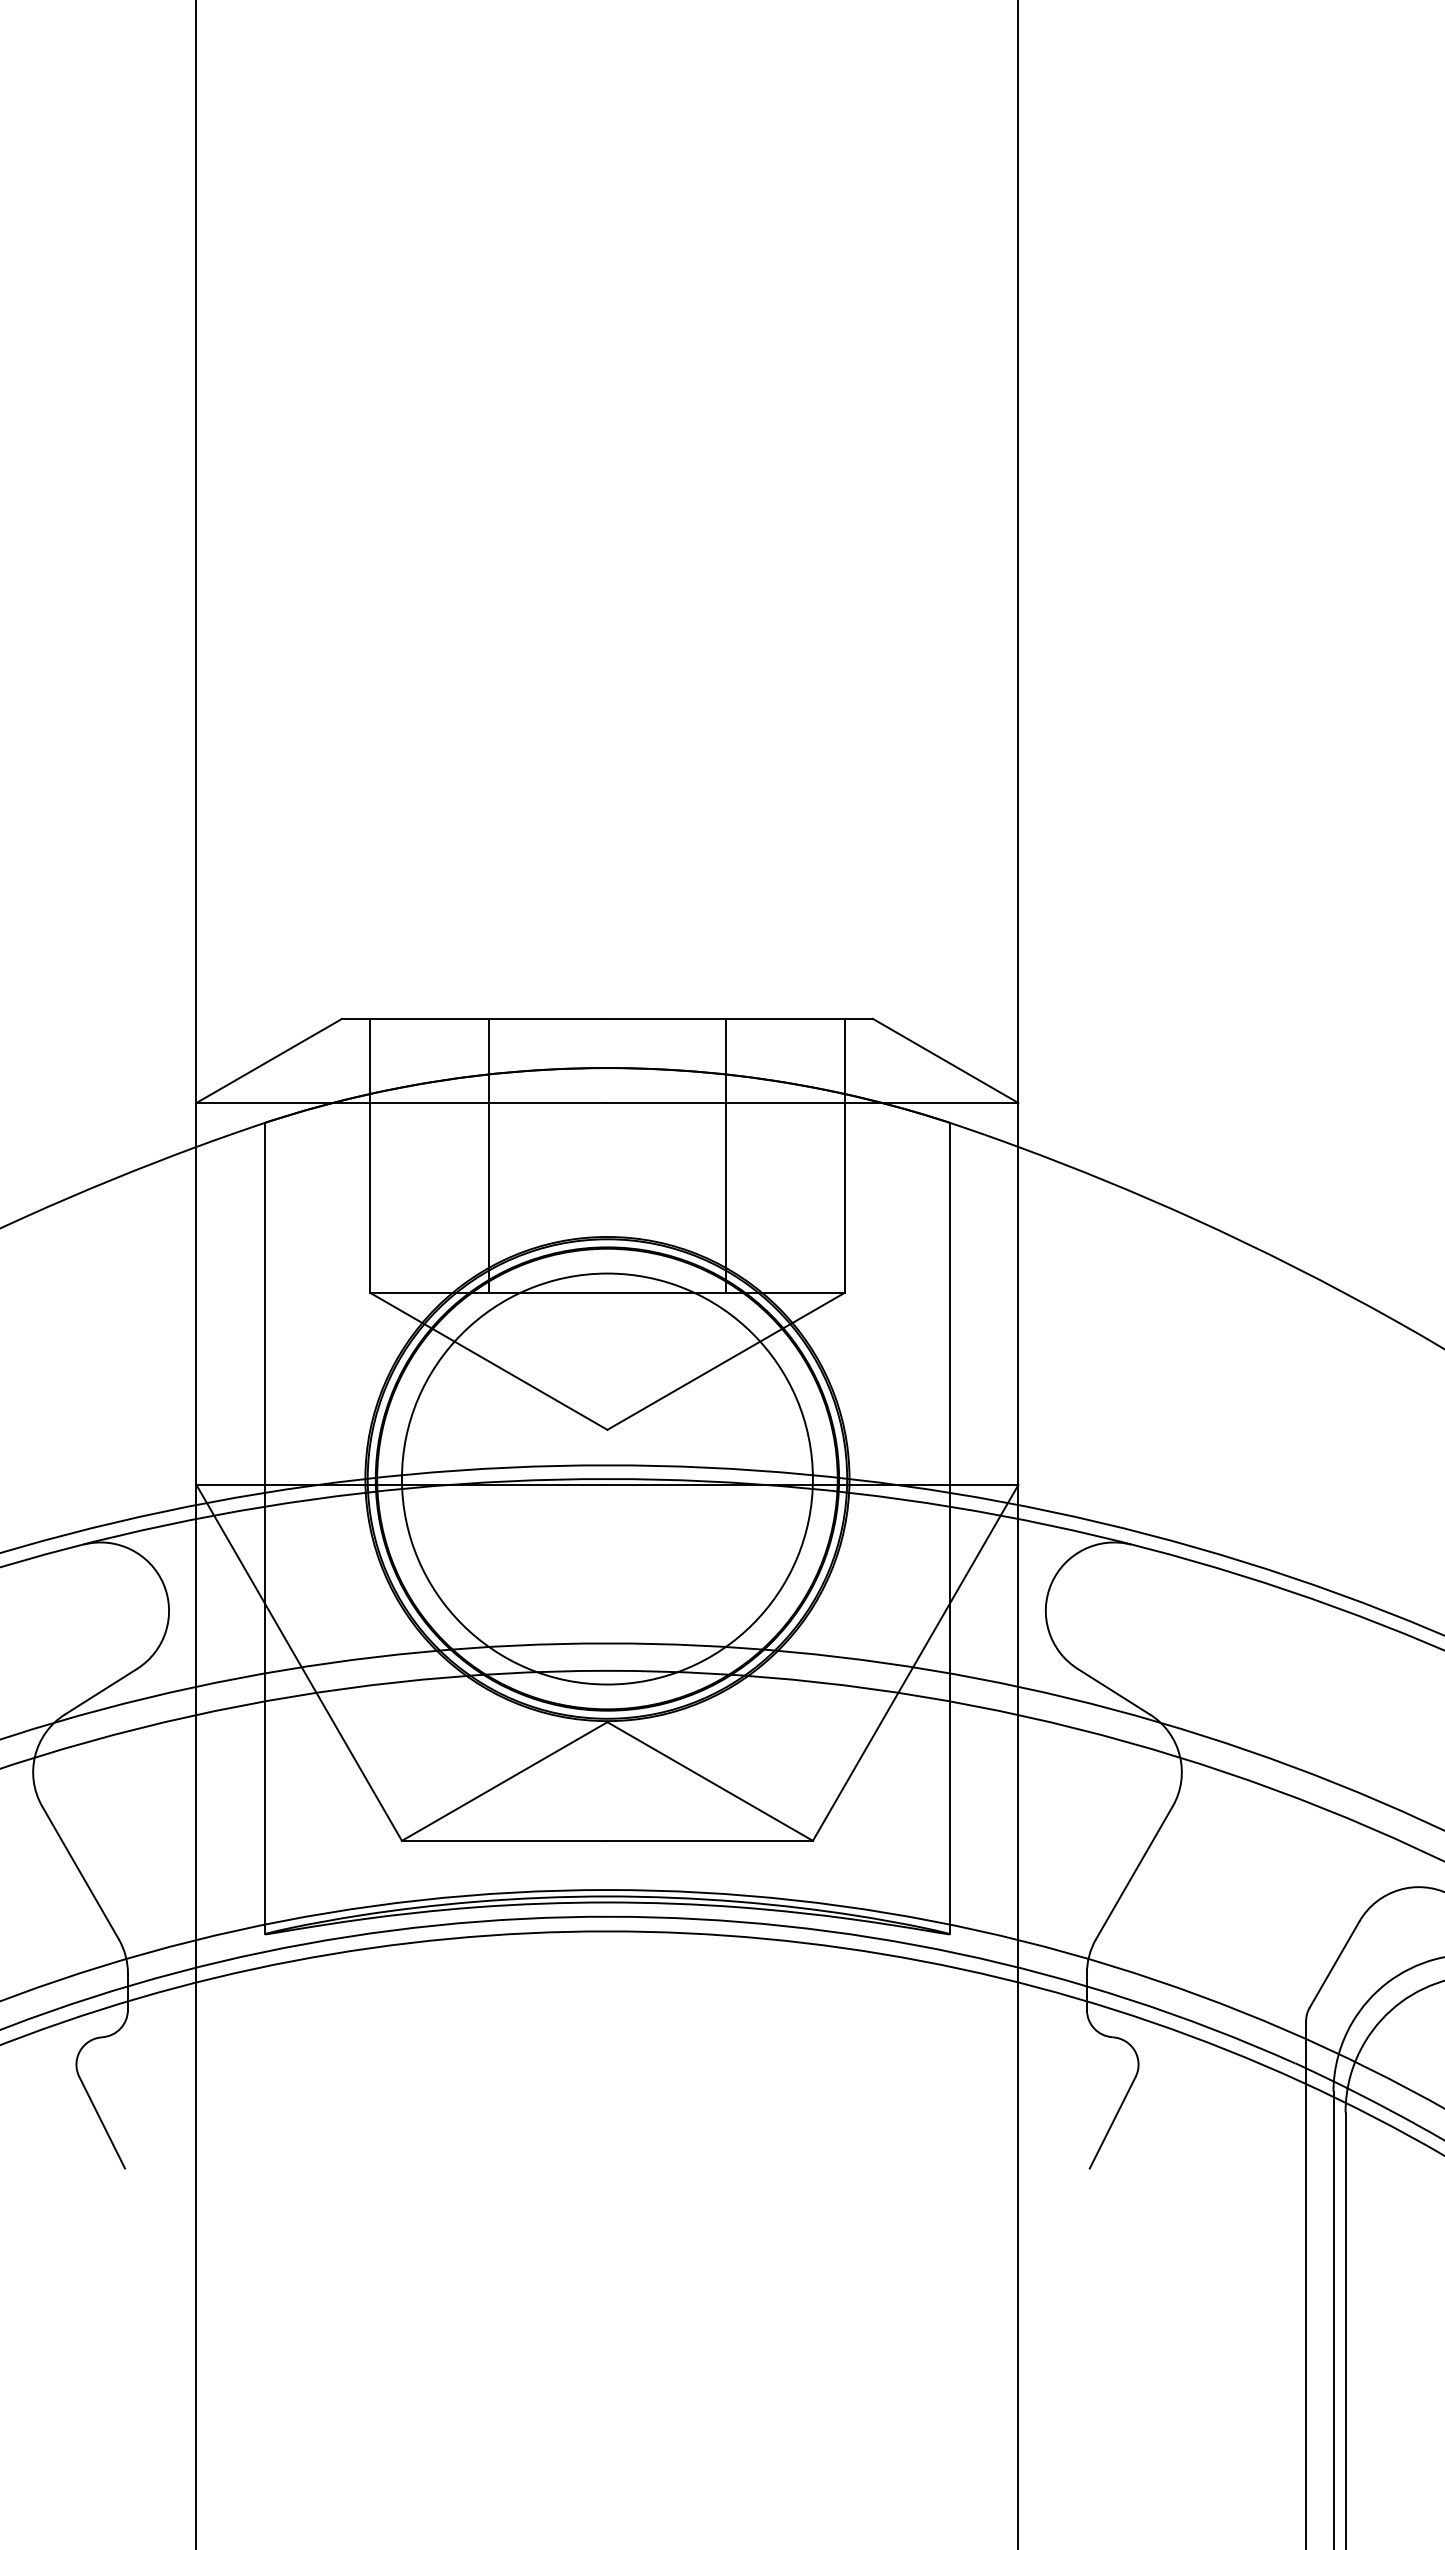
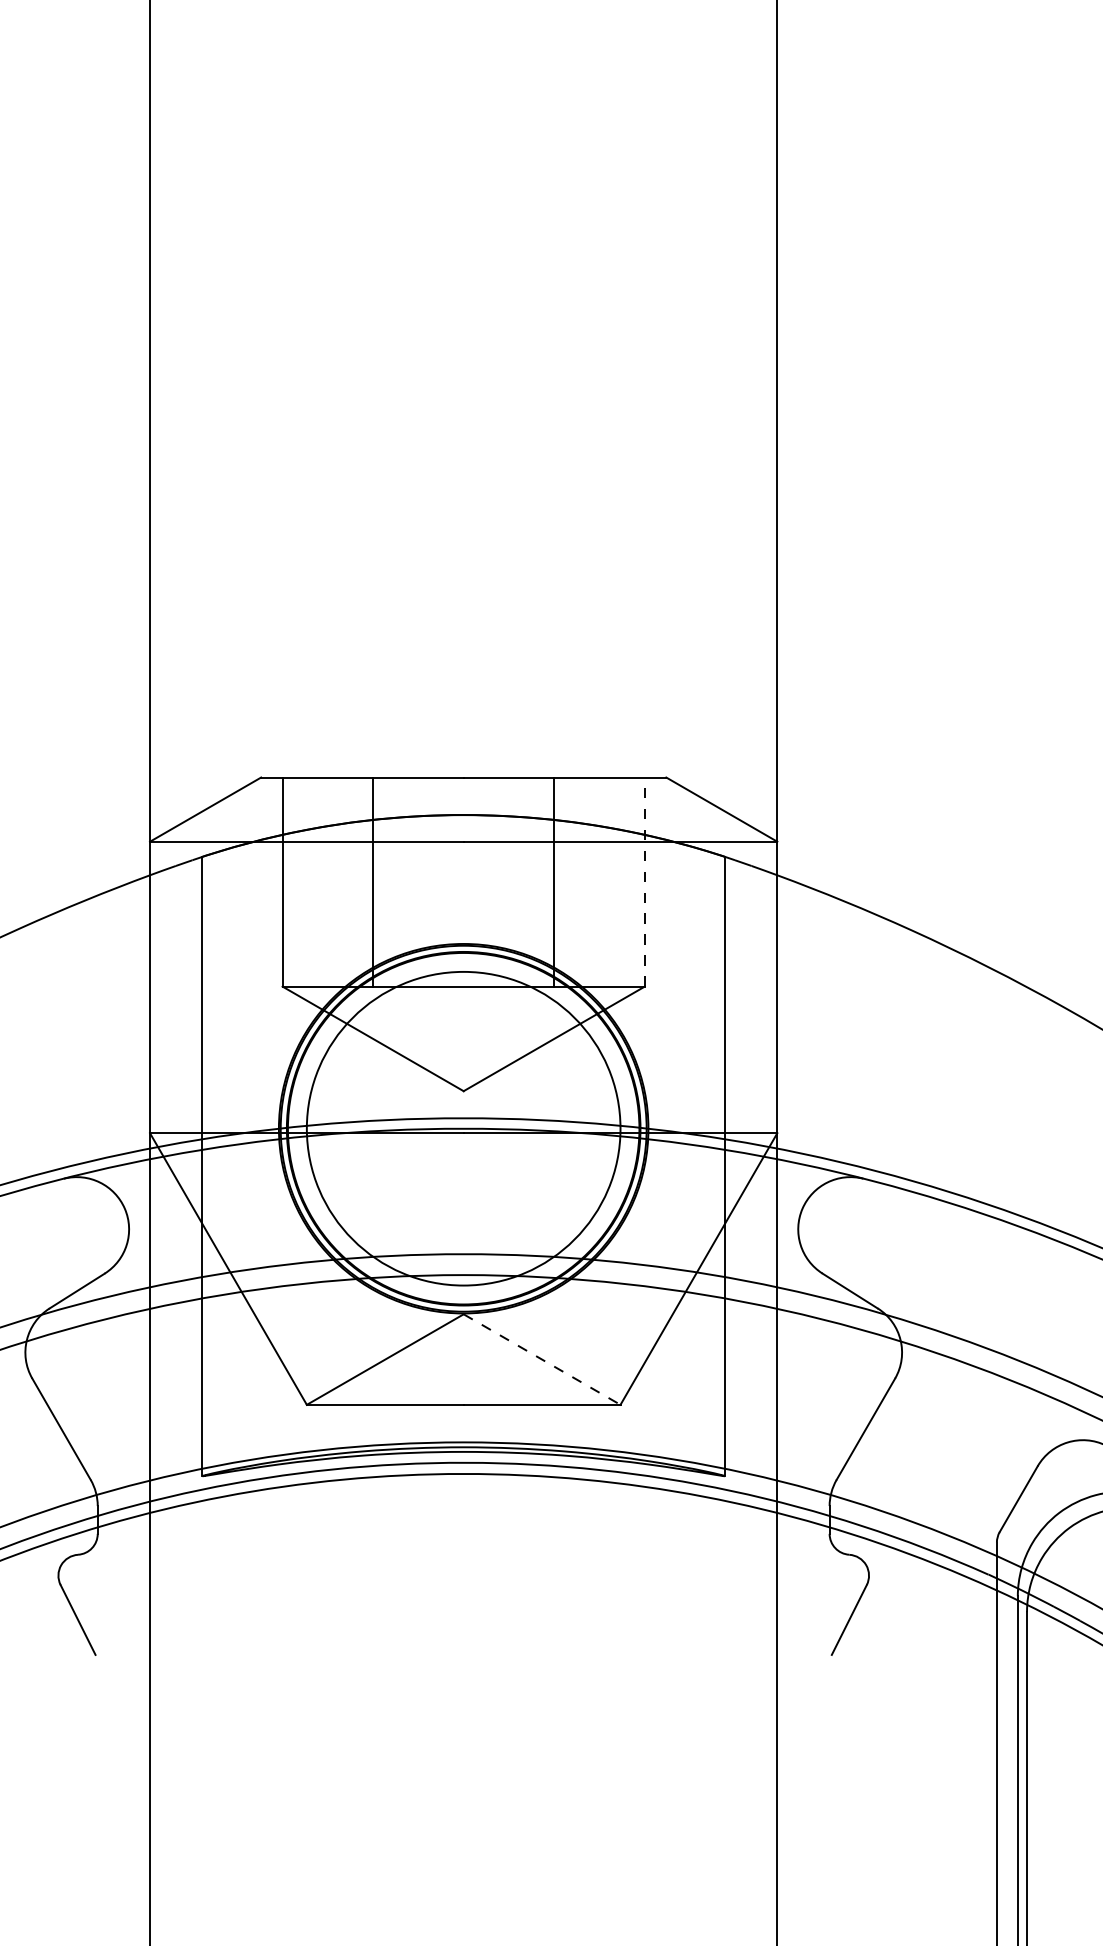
line: (844, 1155) -> (644, 881), solid -> dashed
line: (710, 1781) -> (542, 1359), solid -> dashed

